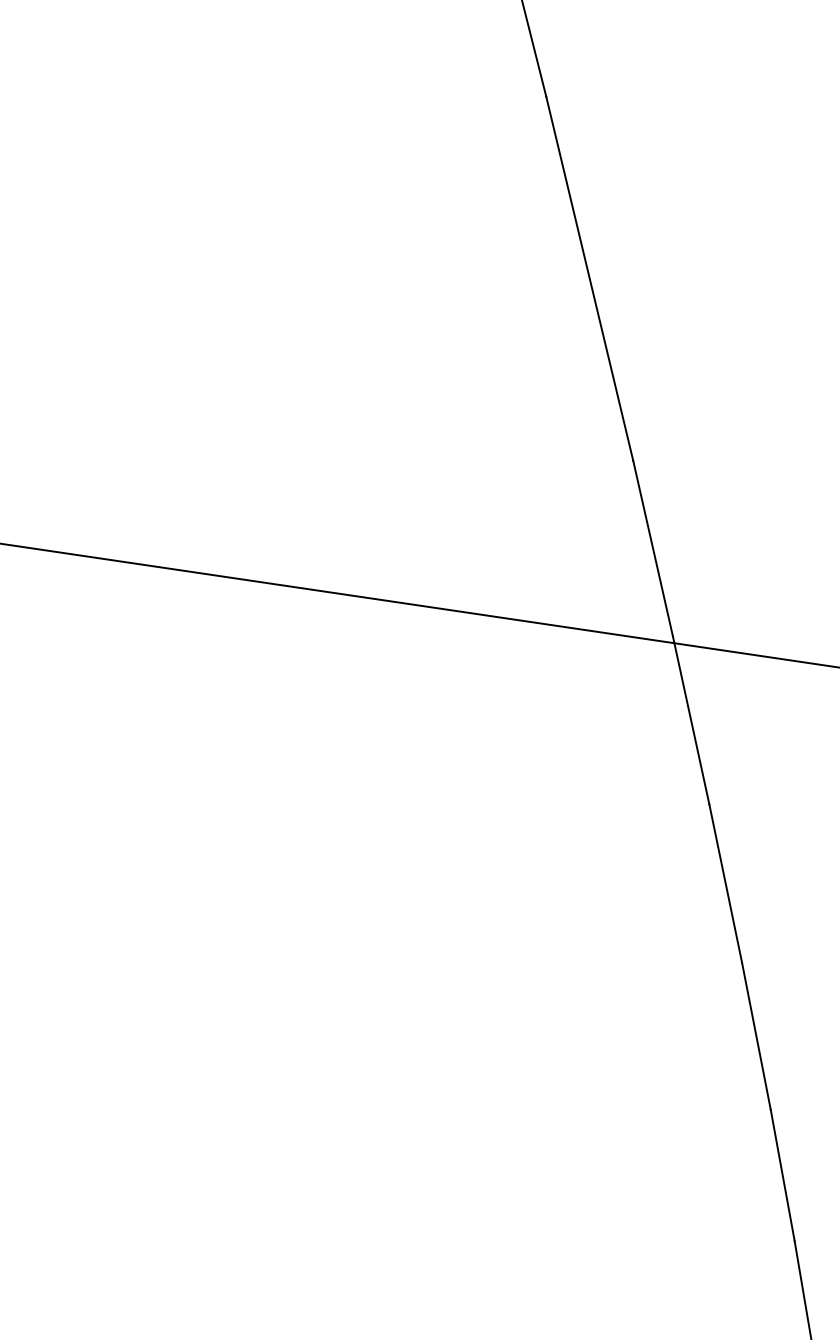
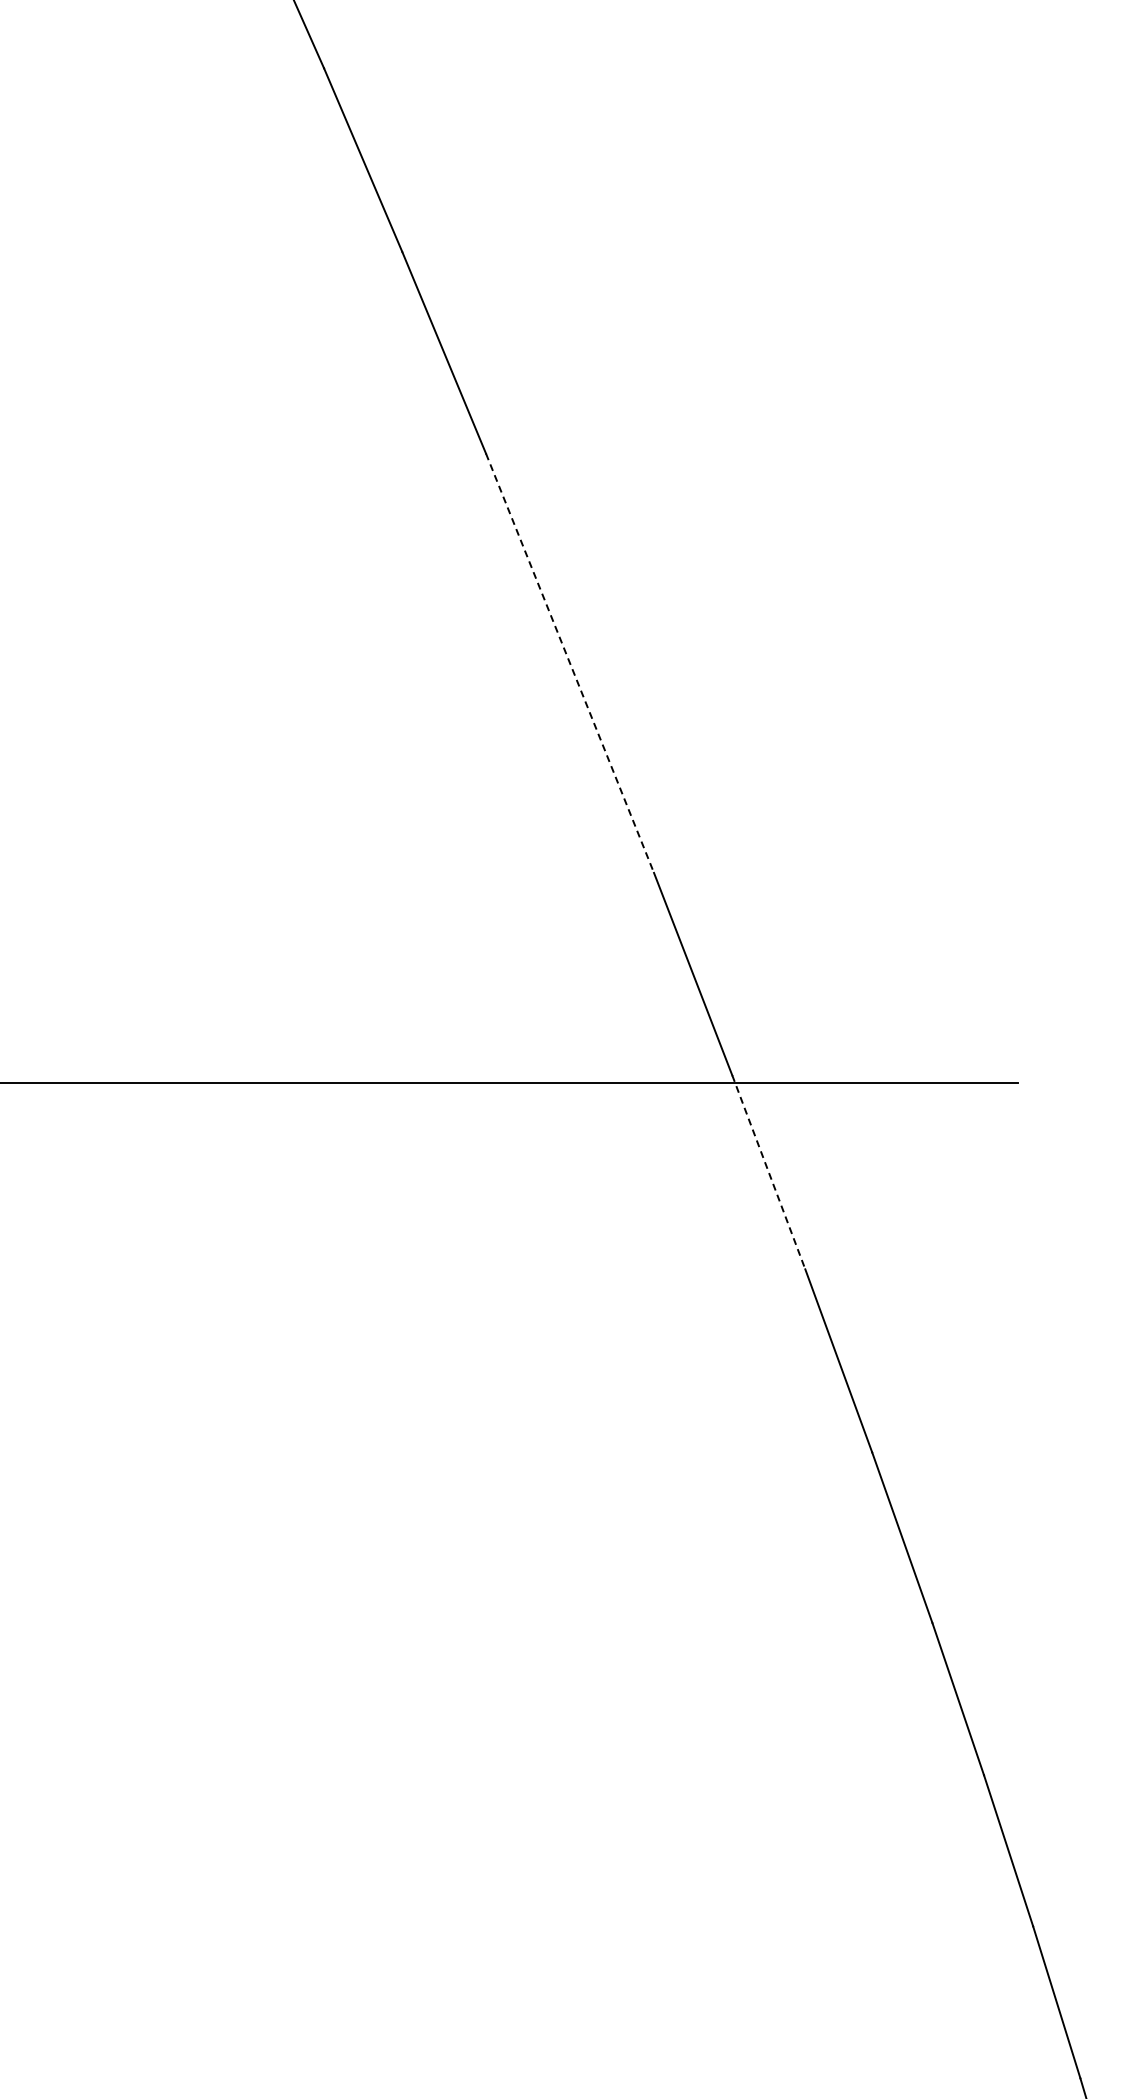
line: (590, 279) -> (570, 663), solid -> dashed
line: (690, 720) -> (768, 1172), solid -> dashed

